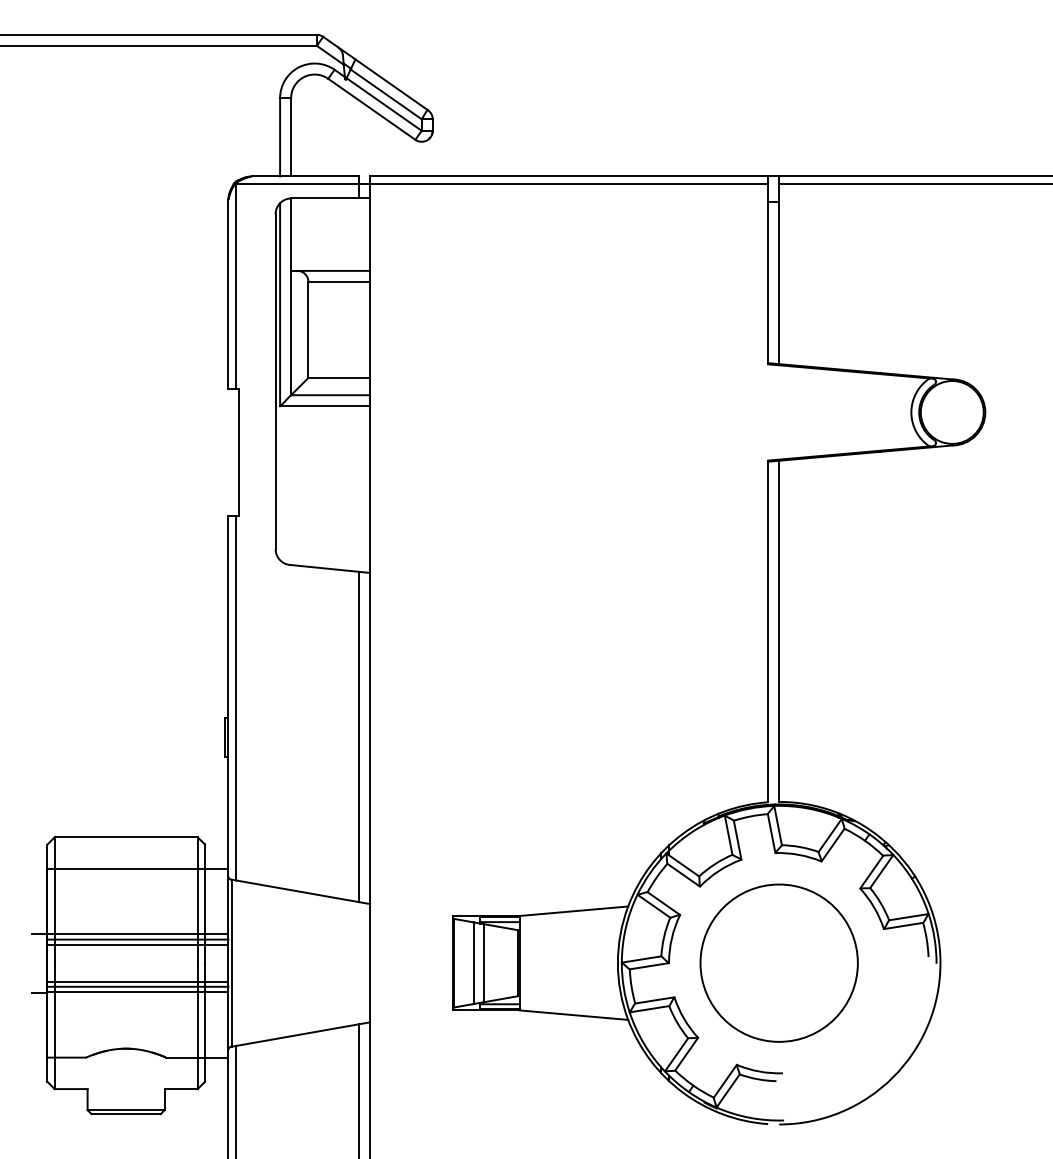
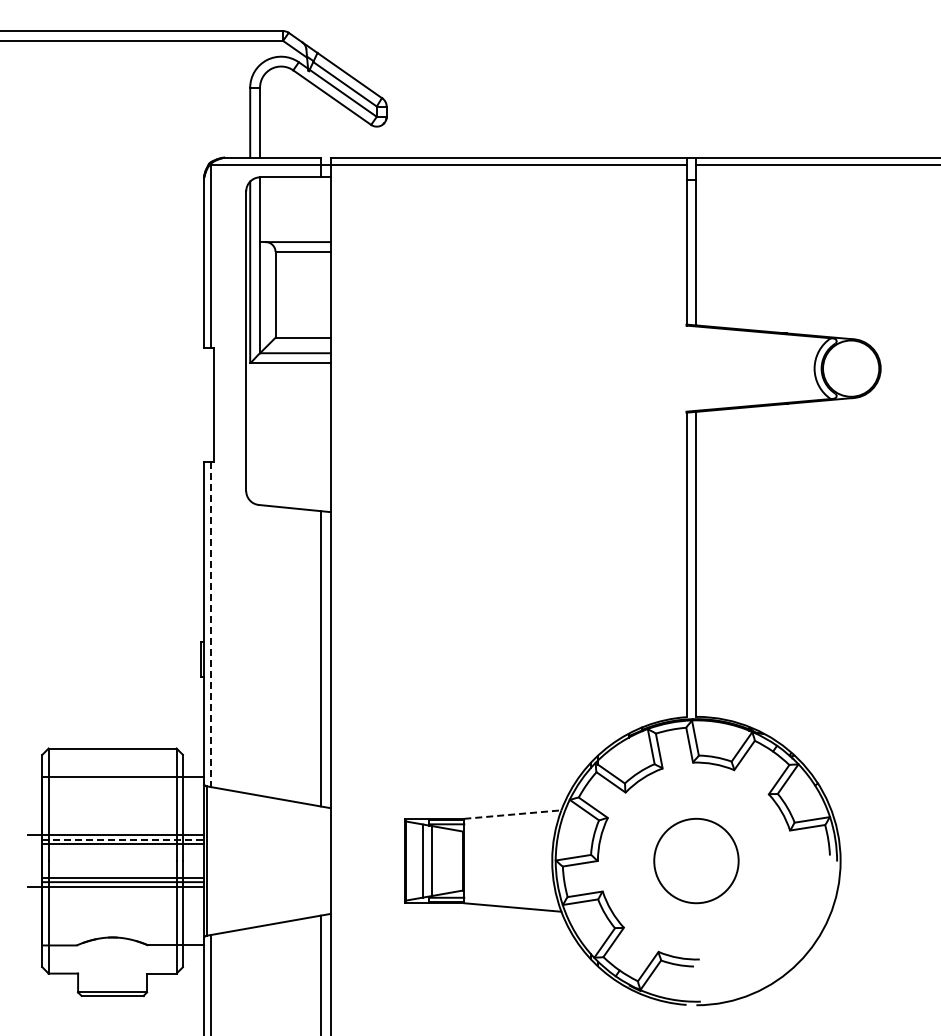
line: (236, 698) -> (211, 624), solid -> dashed
line: (573, 911) -> (512, 814), solid -> dashed
line: (138, 939) -> (123, 839), solid -> dashed
circle: (779, 962) -> (696, 860), size x0.6

